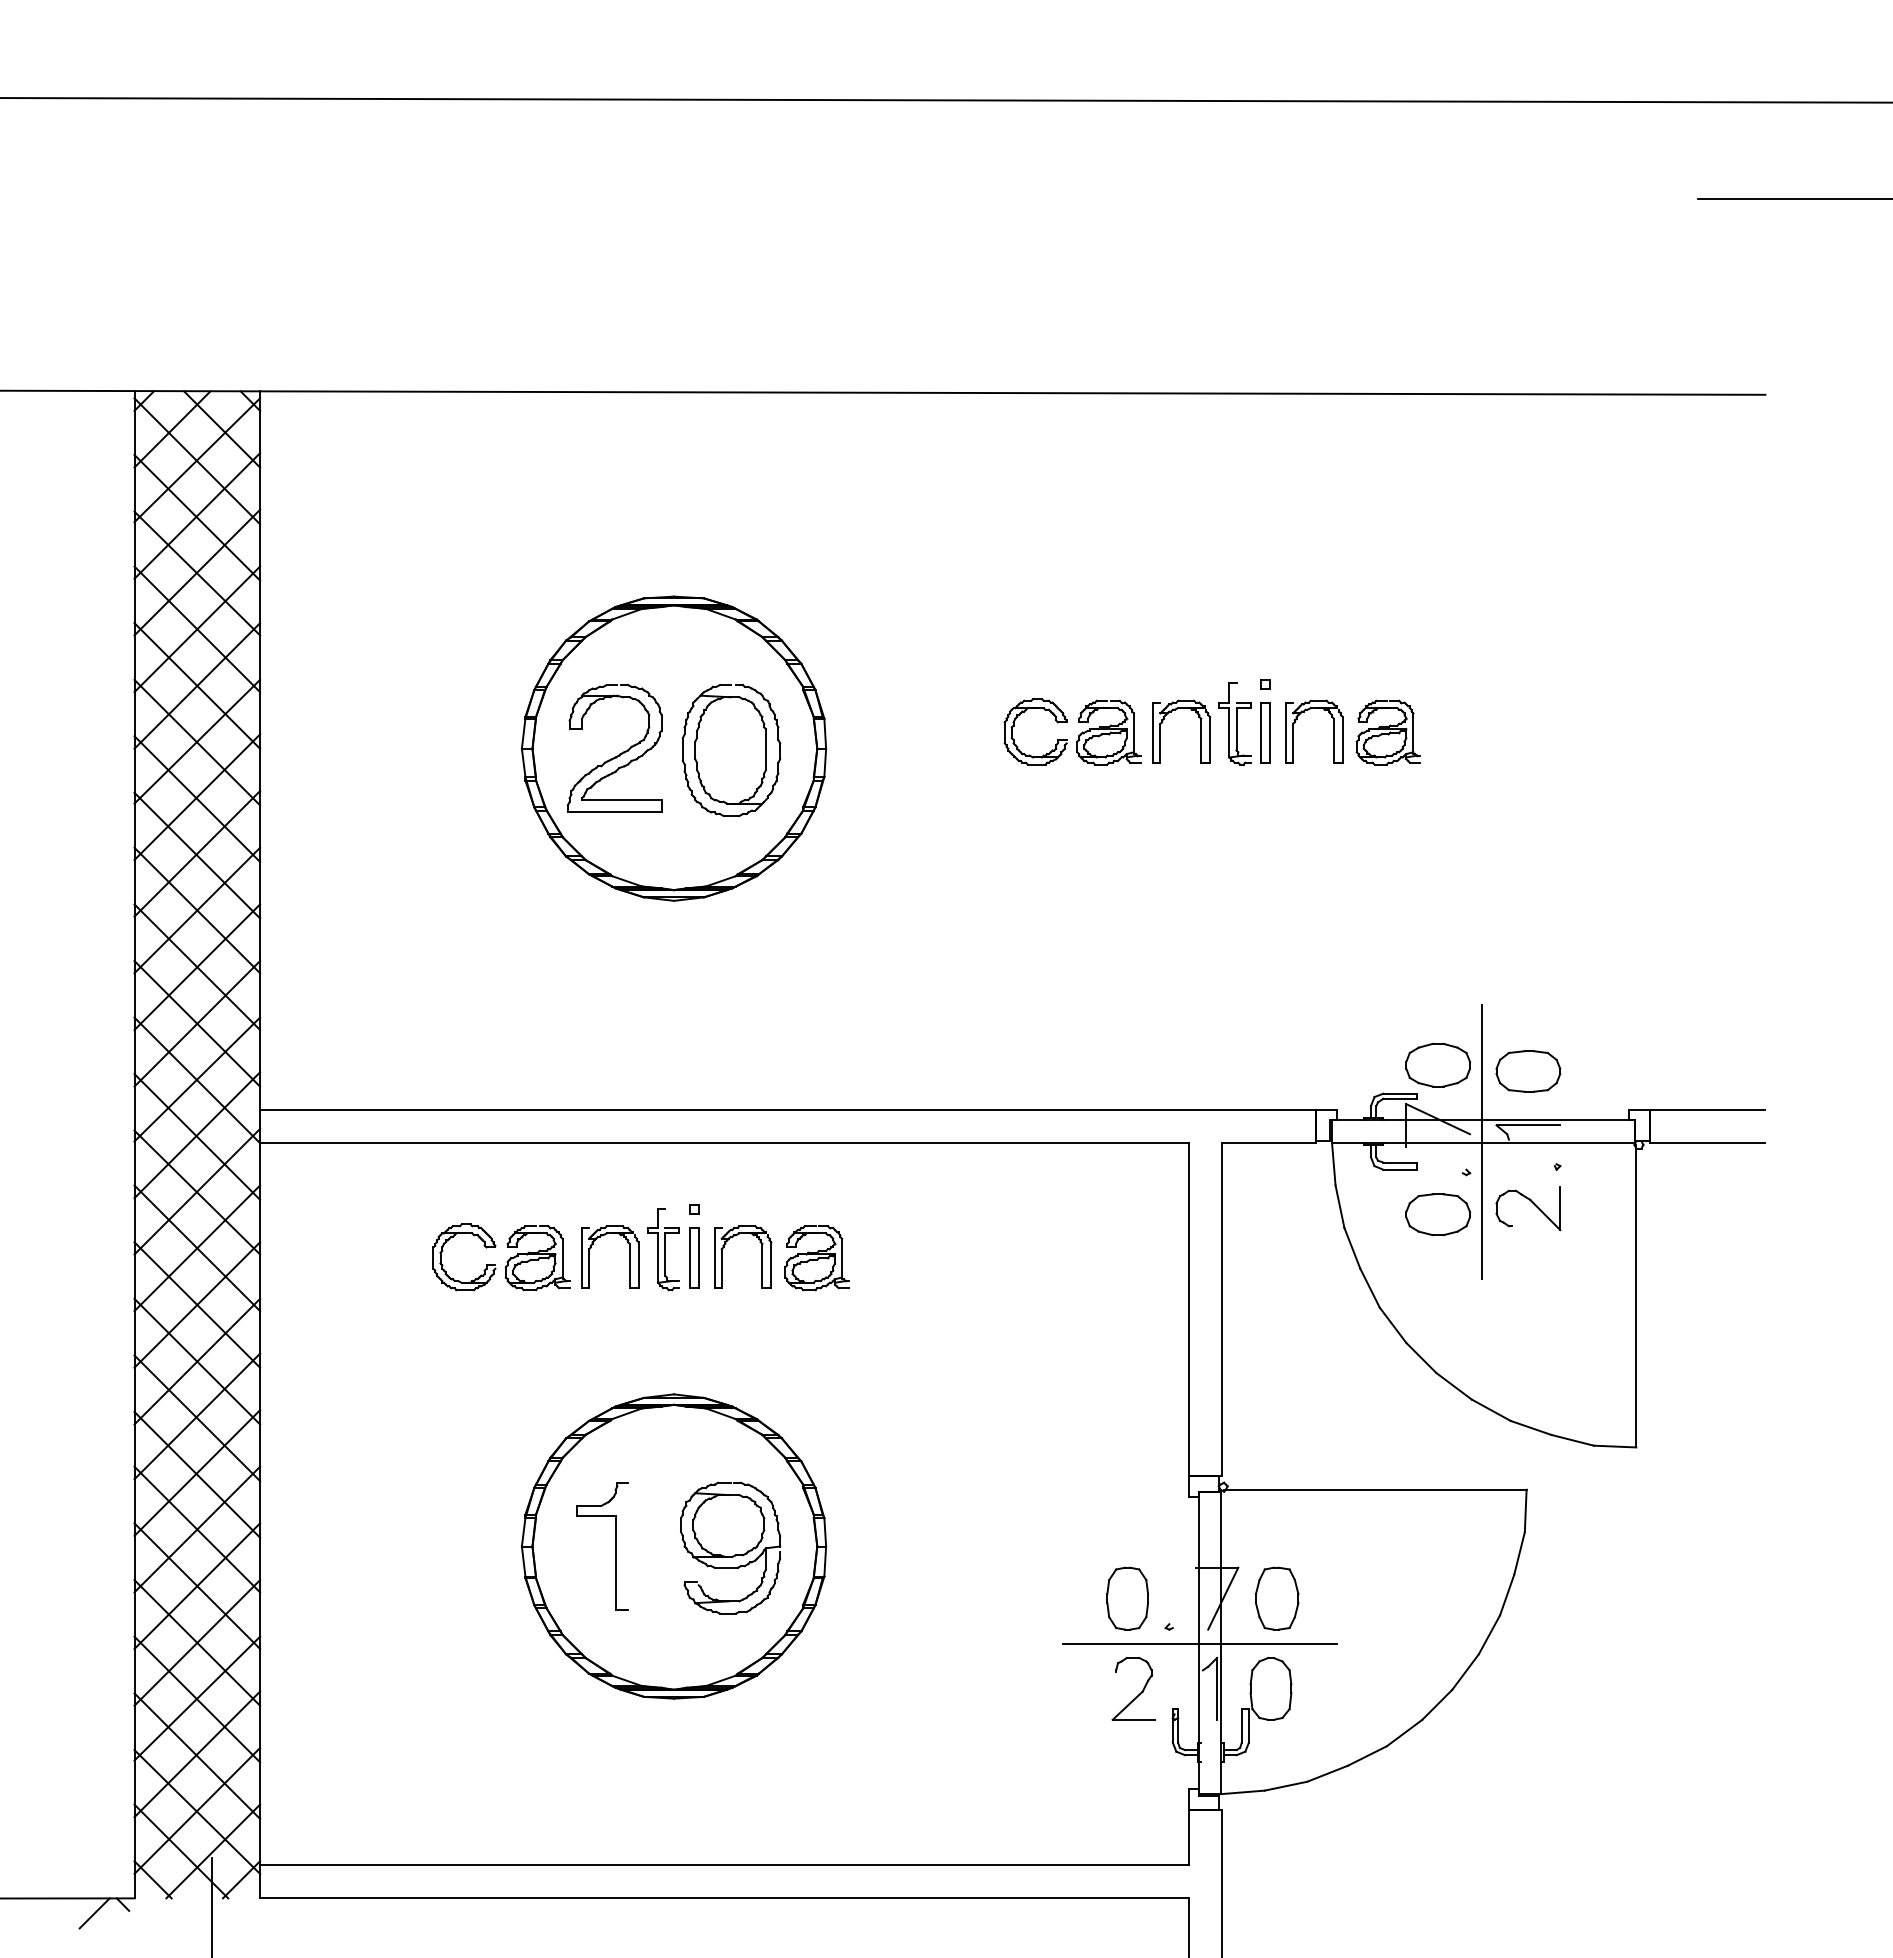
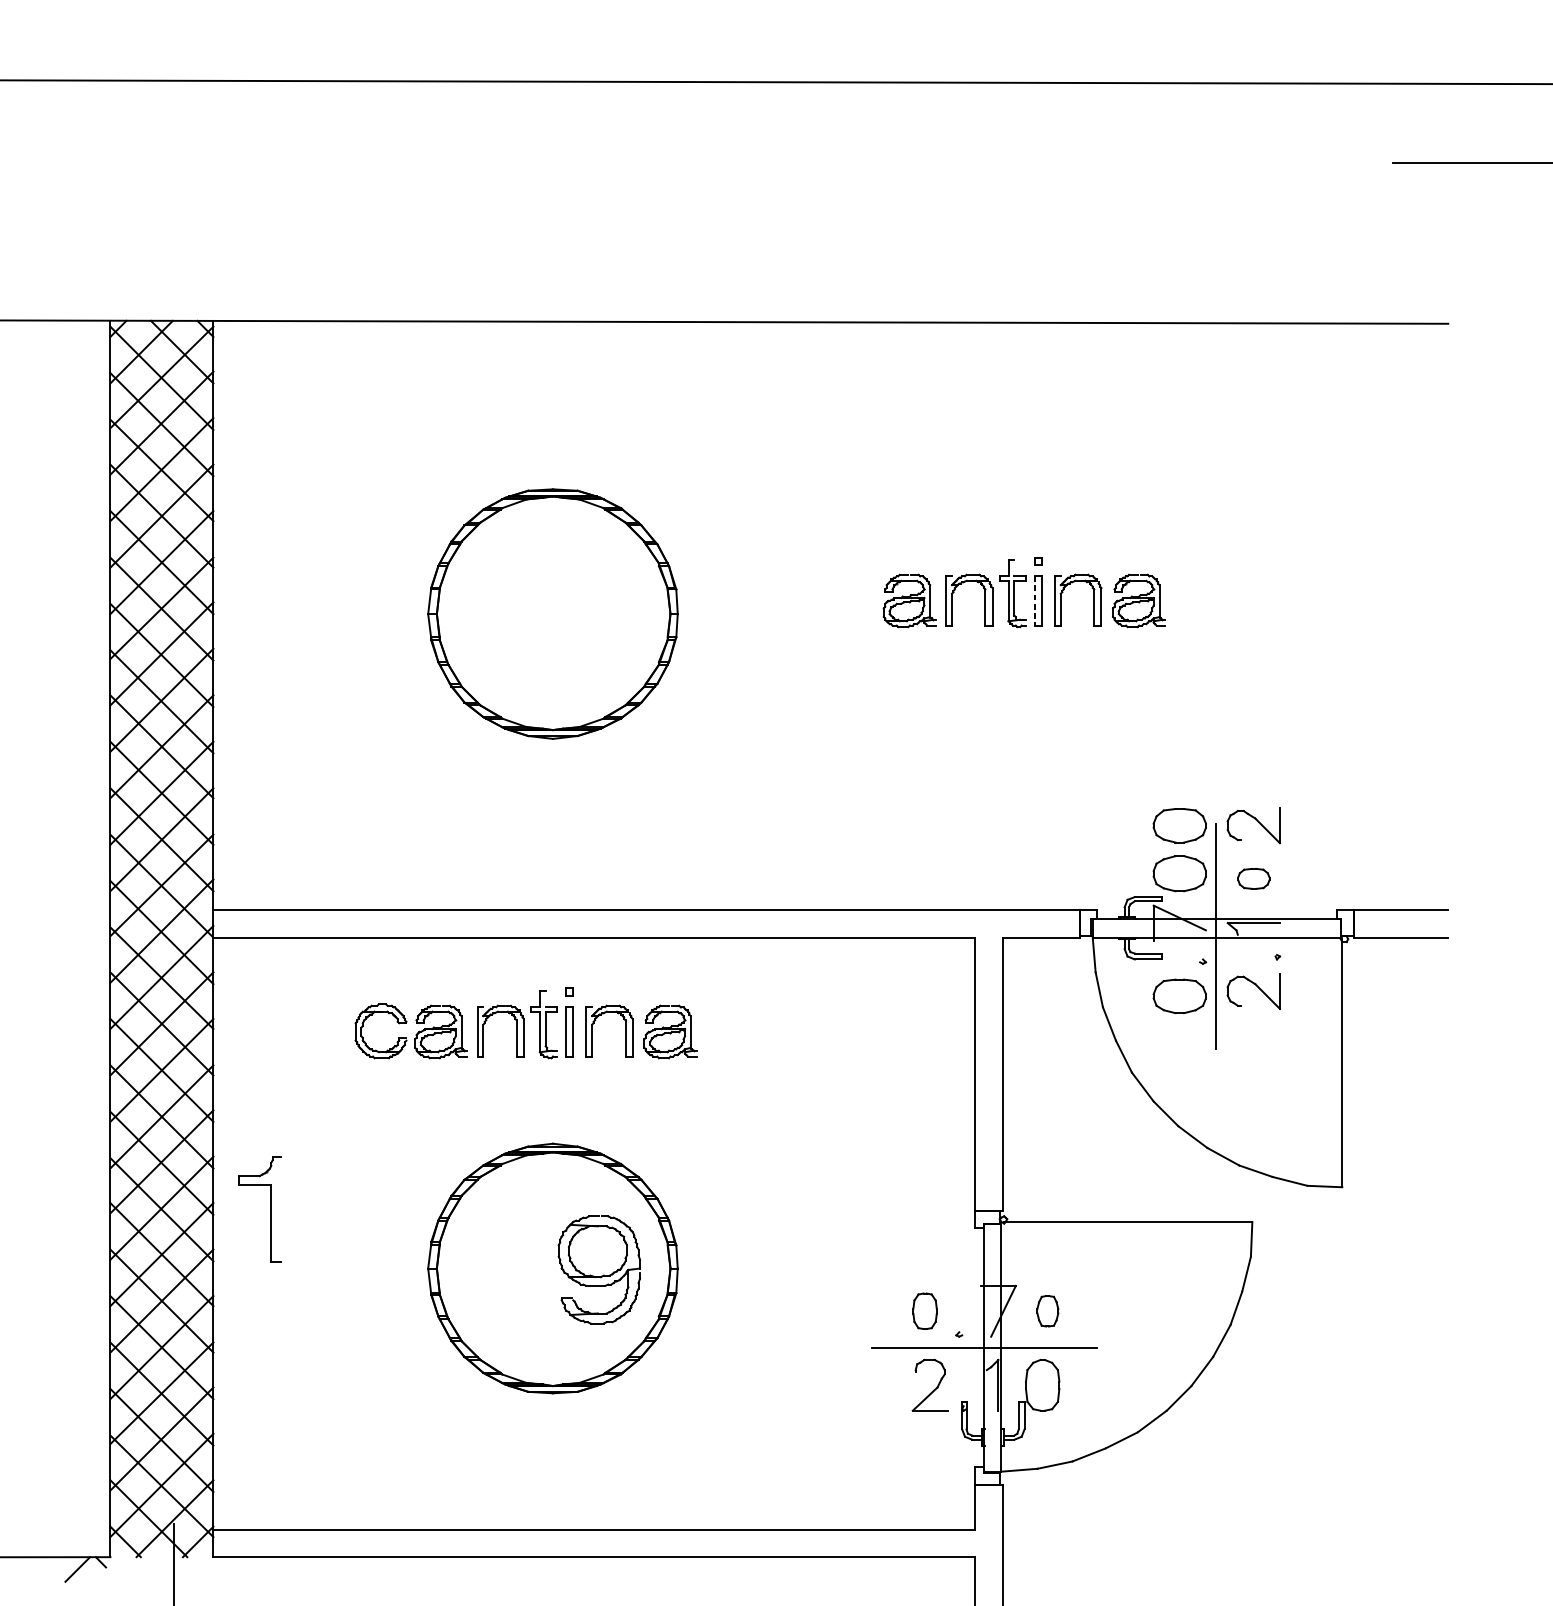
part: (1014, 726) -> (832, 595), removed
line: (1261, 733) -> (1034, 601), solid -> dashed
part: (731, 750) -> (600, 615), removed
part: (619, 753) -> (508, 618), removed
part: (1532, 1001) -> (1257, 821), added
part: (1437, 1006) -> (1179, 825), added
part: (1528, 1071) -> (1253, 878), size x0.6
part: (615, 1546) -> (271, 1209), moved
part: (1127, 1598) -> (924, 1311), size x0.7
part: (1277, 1598) -> (1048, 1311), size x0.6

